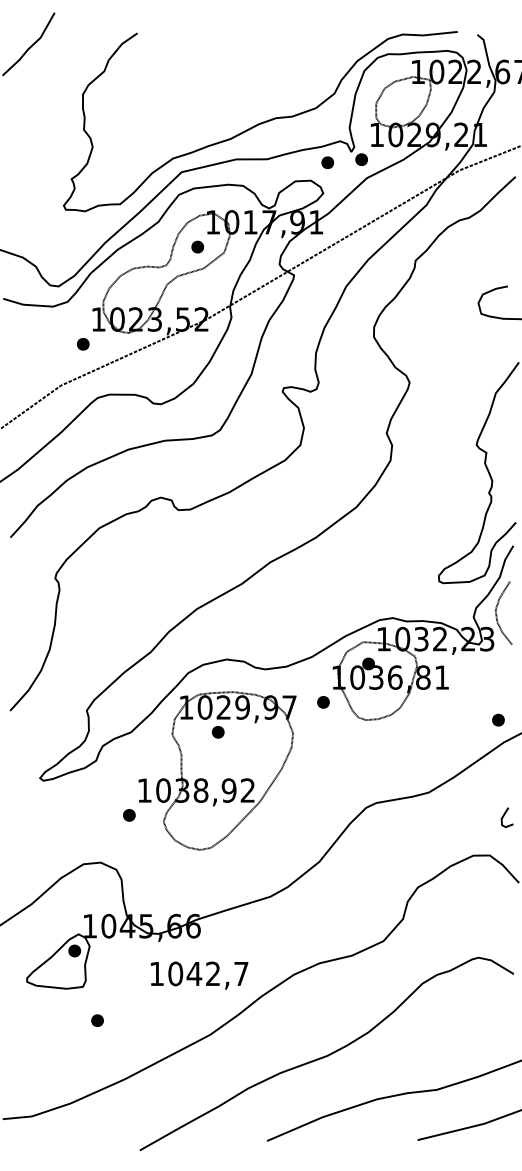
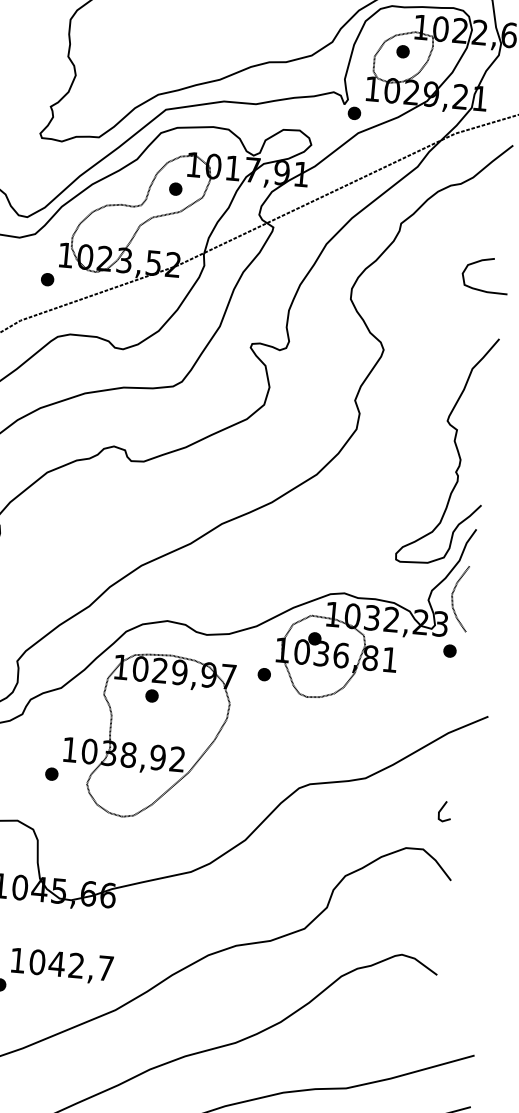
part: (327, 162) -> (402, 51), moved
part: (498, 719) -> (450, 650), moved
text: (199, 975) -> (62, 966), moved

